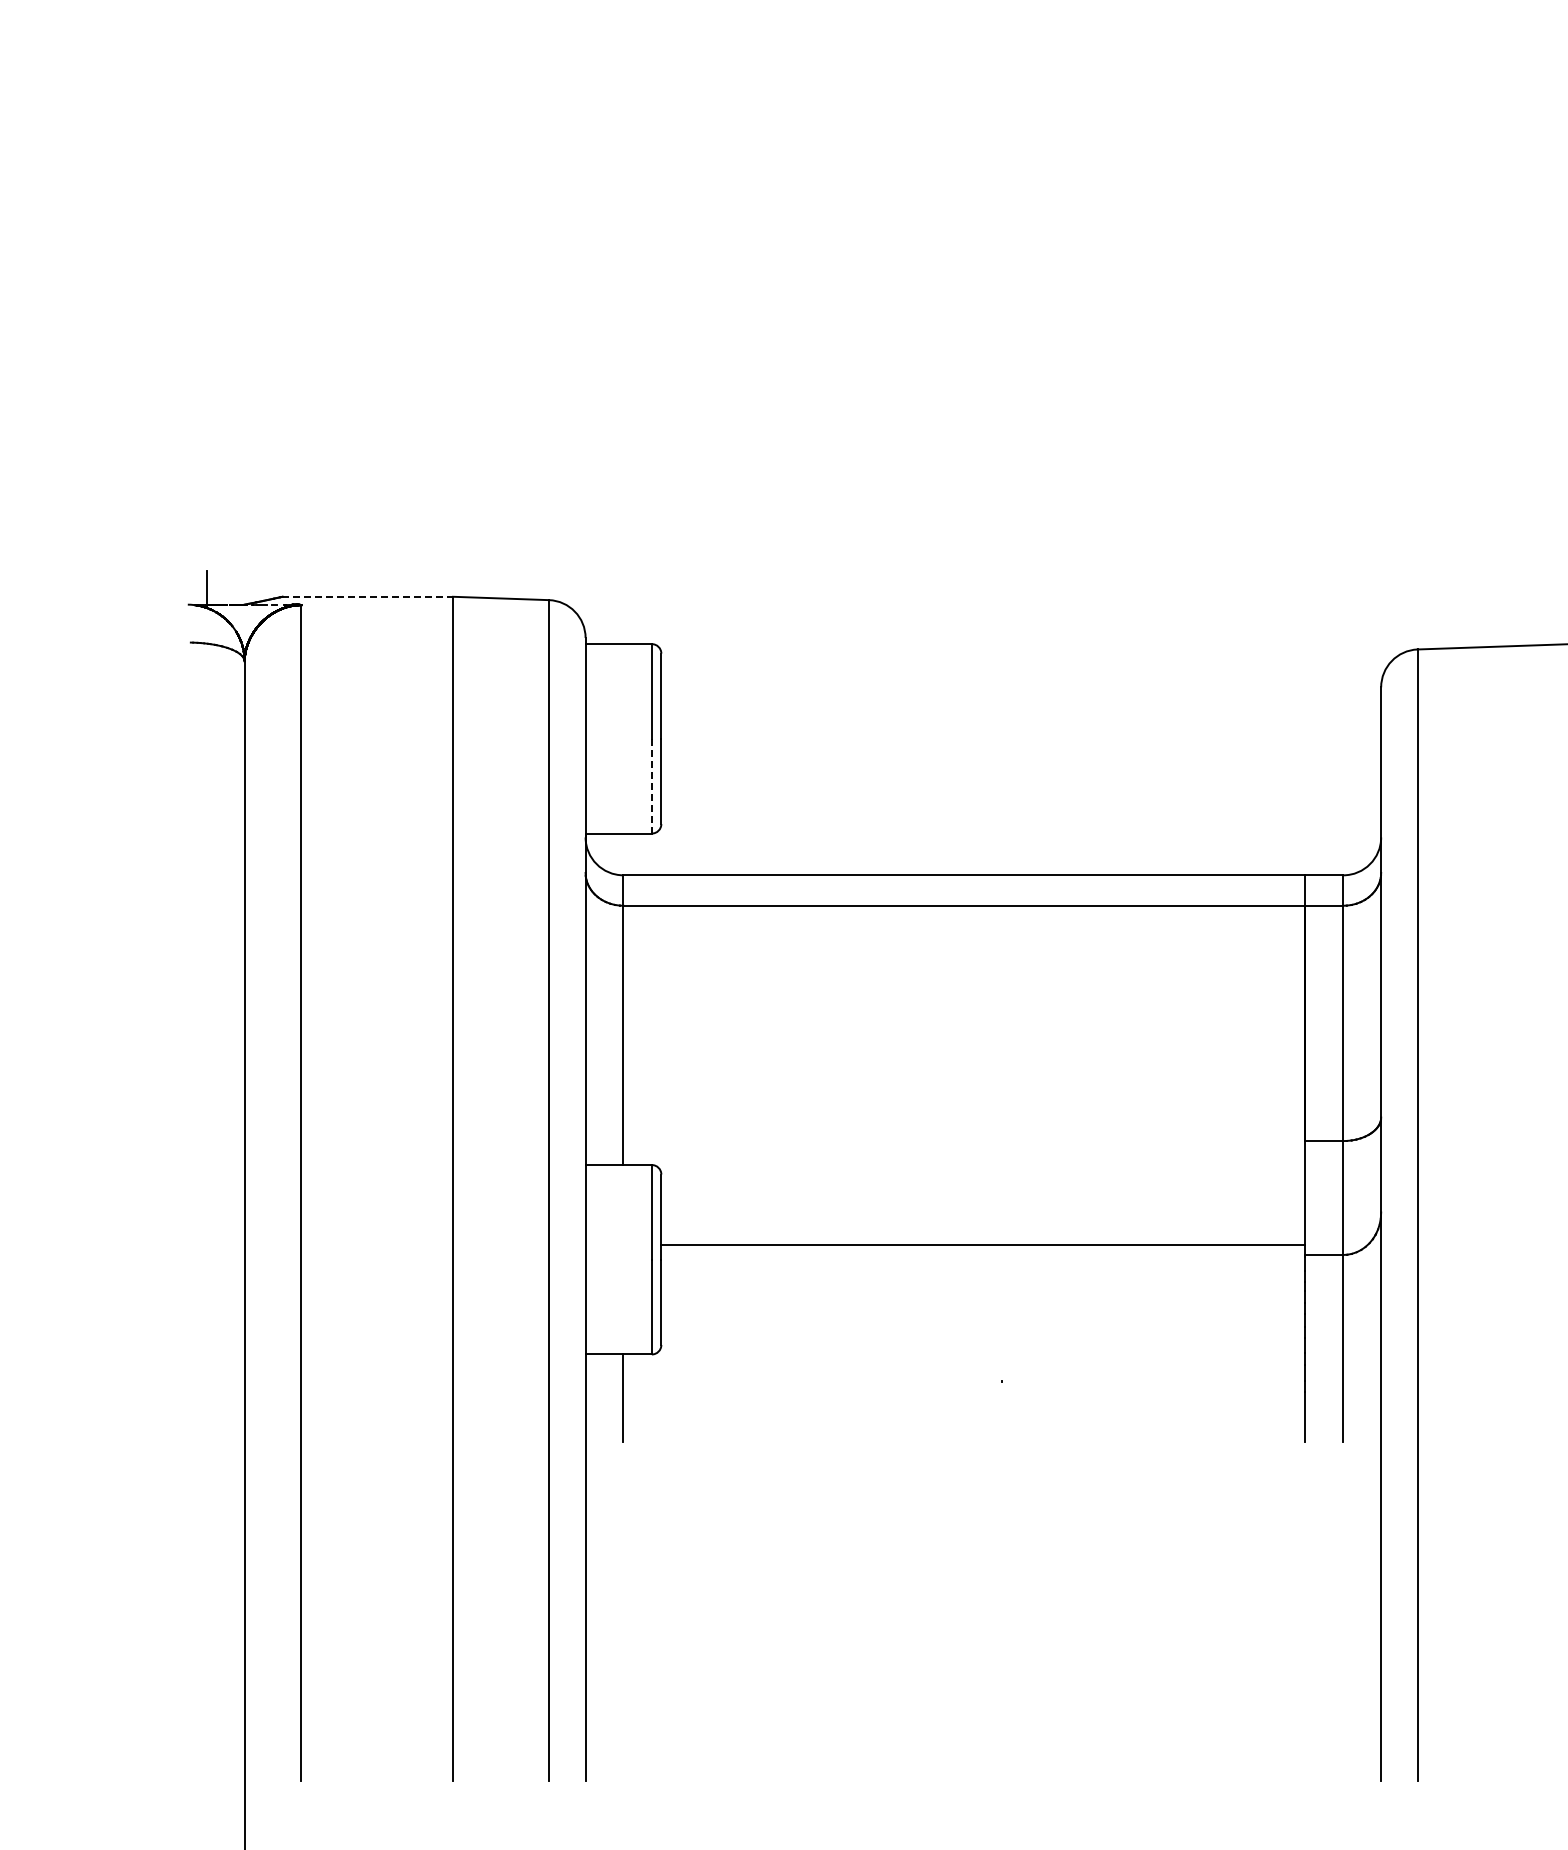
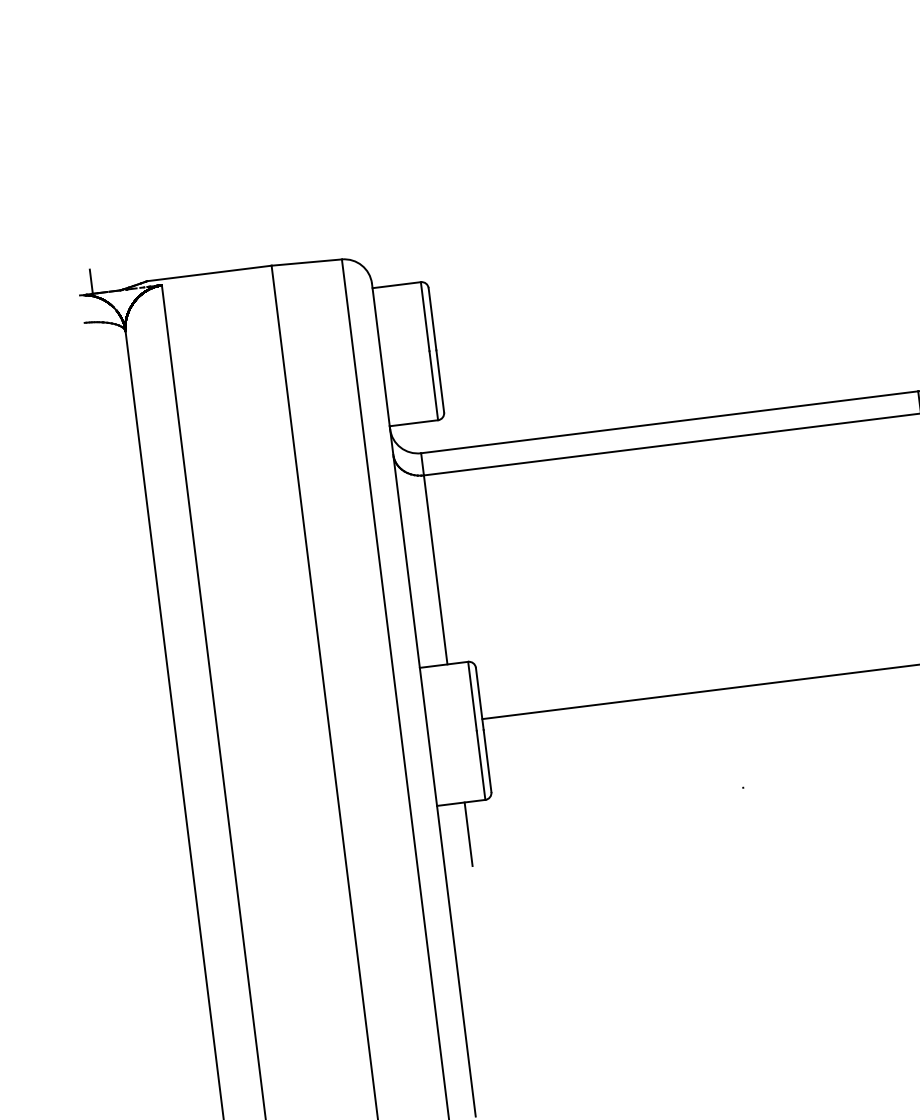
line: (368, 596) -> (210, 273), dashed -> solid
line: (651, 785) -> (433, 385), dashed -> solid

